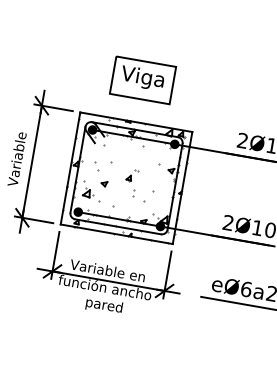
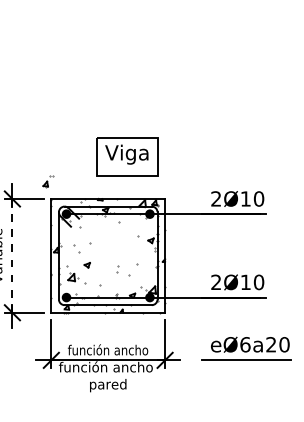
part: (142, 80) -> (127, 156), moved
line: (32, 161) -> (12, 255), solid -> dashed
part: (132, 175) -> (48, 181), moved
text: (109, 270) -> (107, 349), Variable en -> función ancho

